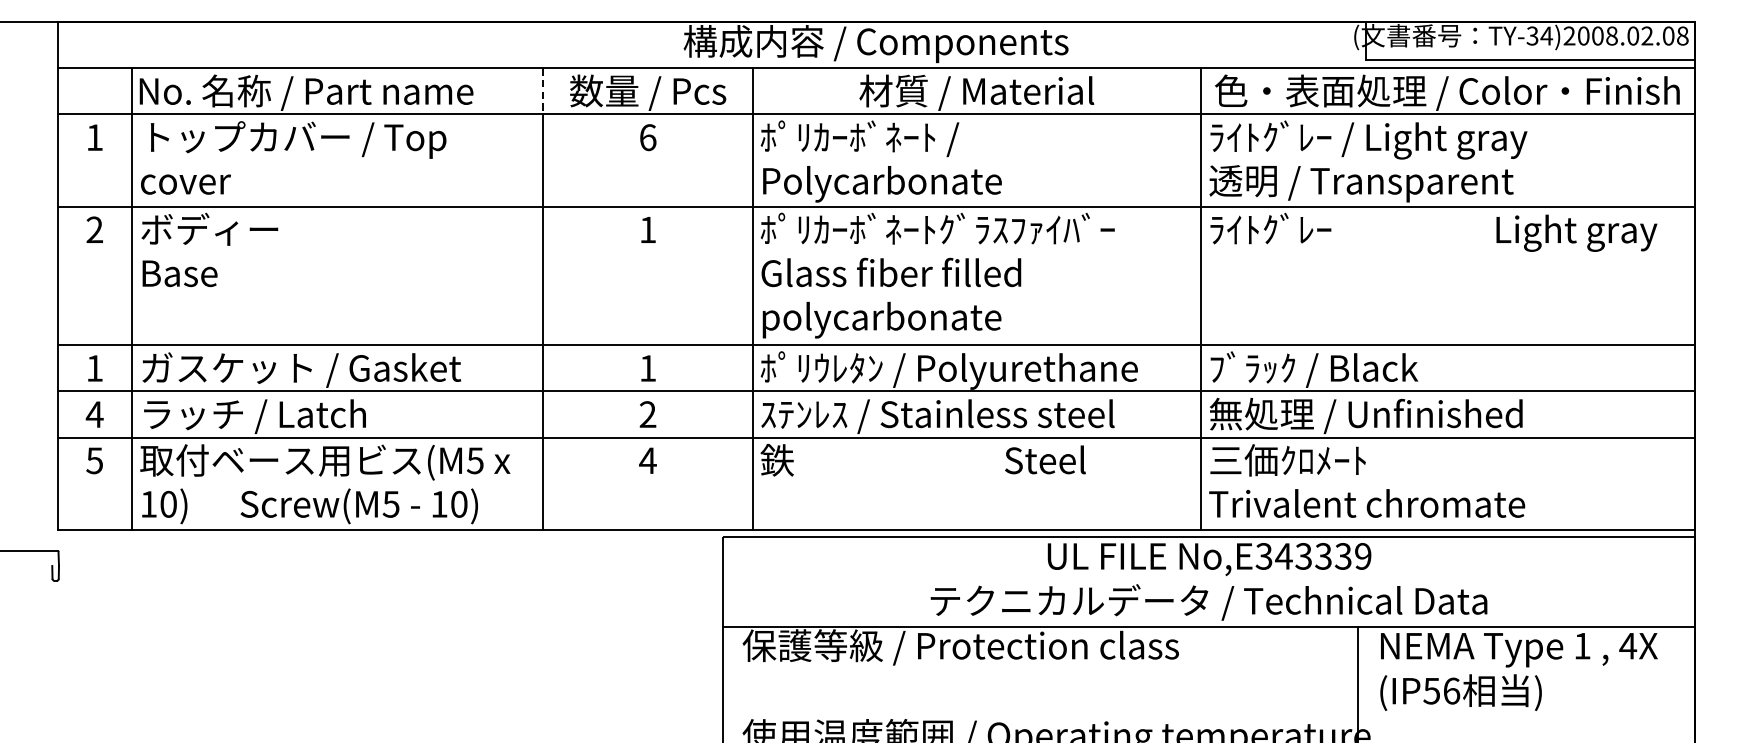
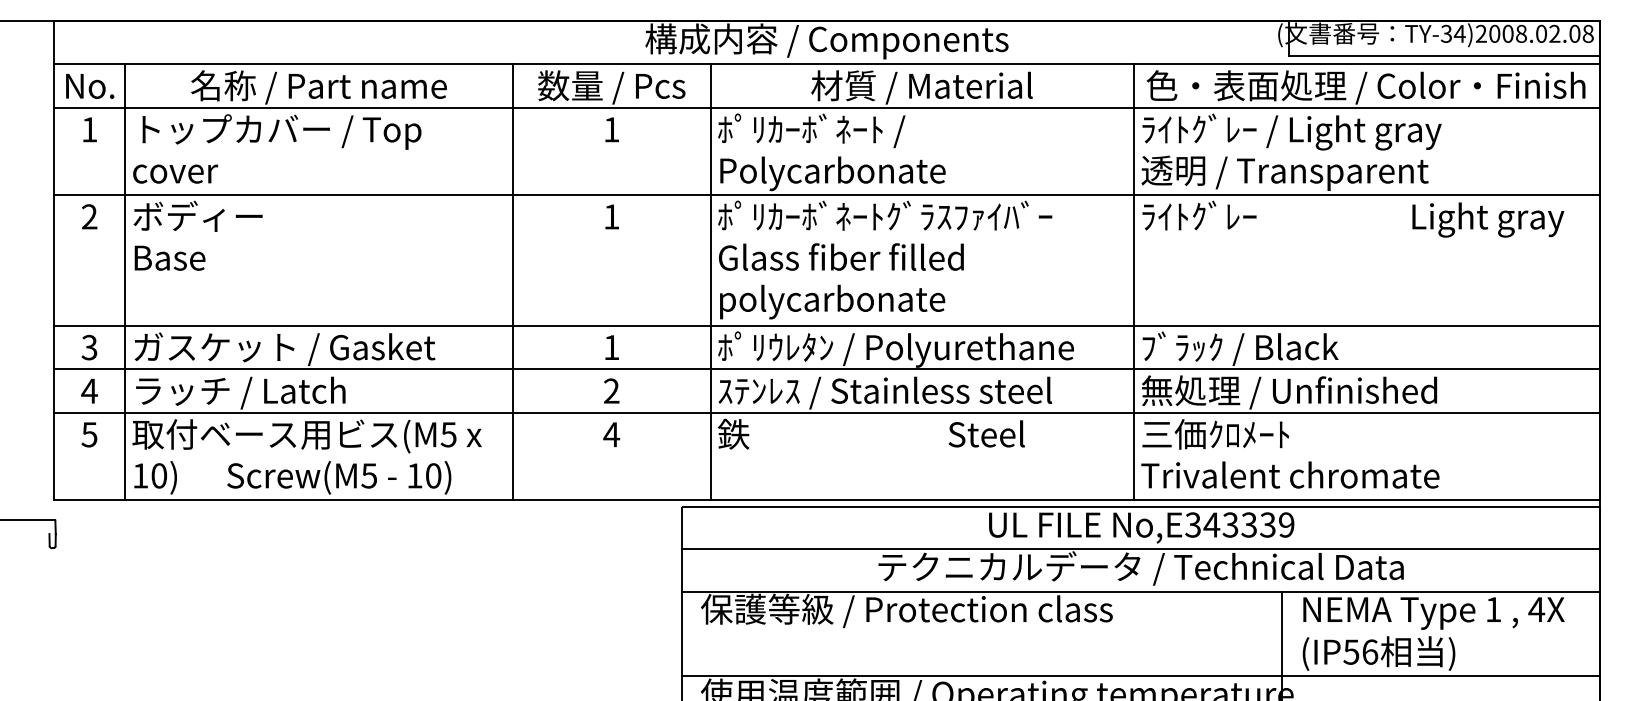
text: (165, 91) -> (90, 86), moved
line: (543, 91) -> (513, 86), dashed -> solid
text: (647, 137) -> (611, 129), 6 -> 1
text: (94, 368) -> (89, 347), 1 -> 3
line: (1208, 582) -> (1140, 549), added
line: (1208, 716) -> (1140, 676), added

